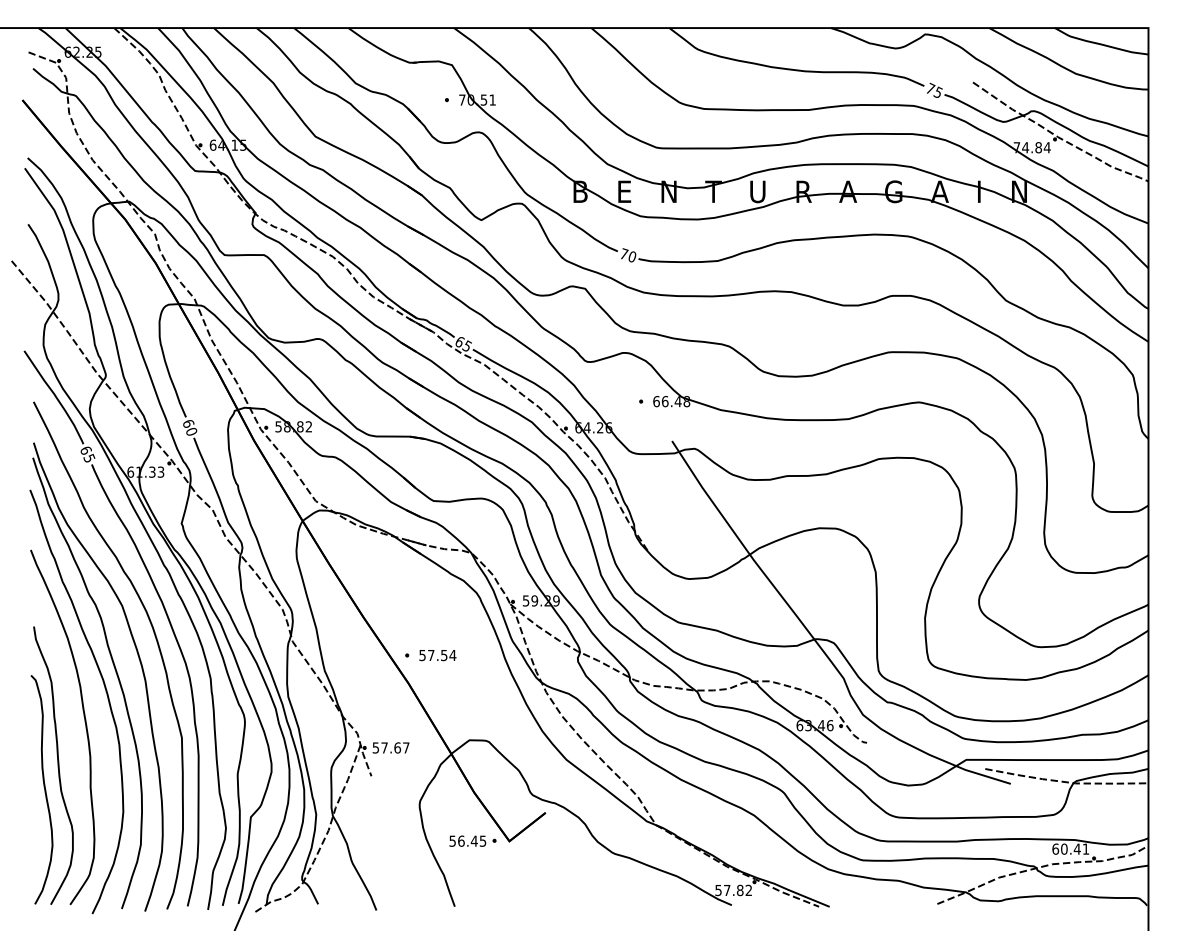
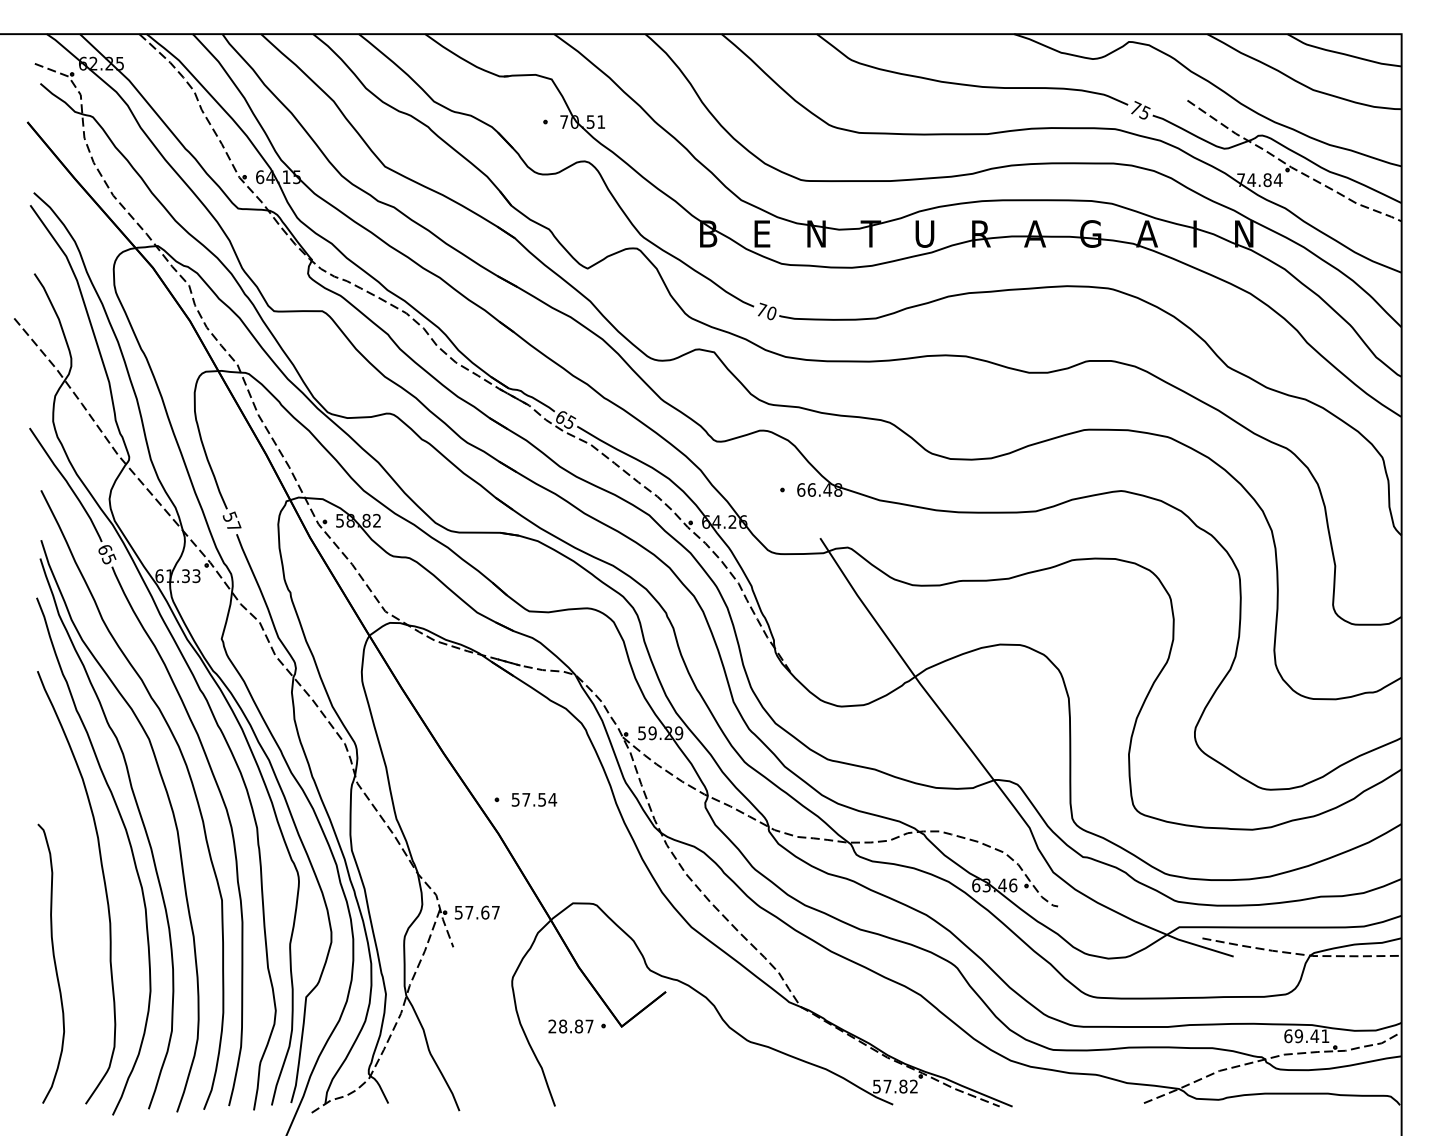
text: (189, 427) -> (231, 521), 60 -> 57
curve: (57, 765) -> (70, 934), removed
text: (467, 841) -> (570, 1026), 56.45 -> 28.87
text: (1063, 849) -> (1298, 1036), 60.41 -> 69.41

